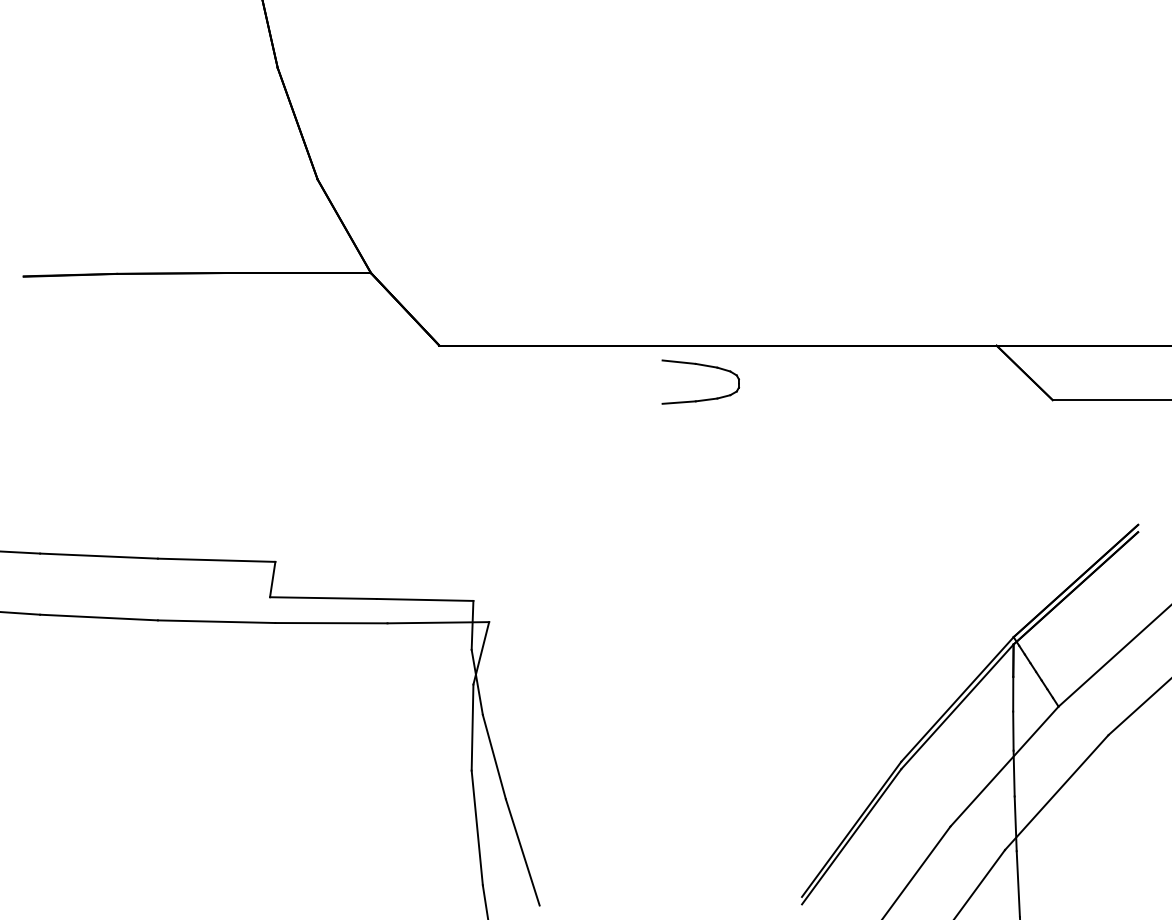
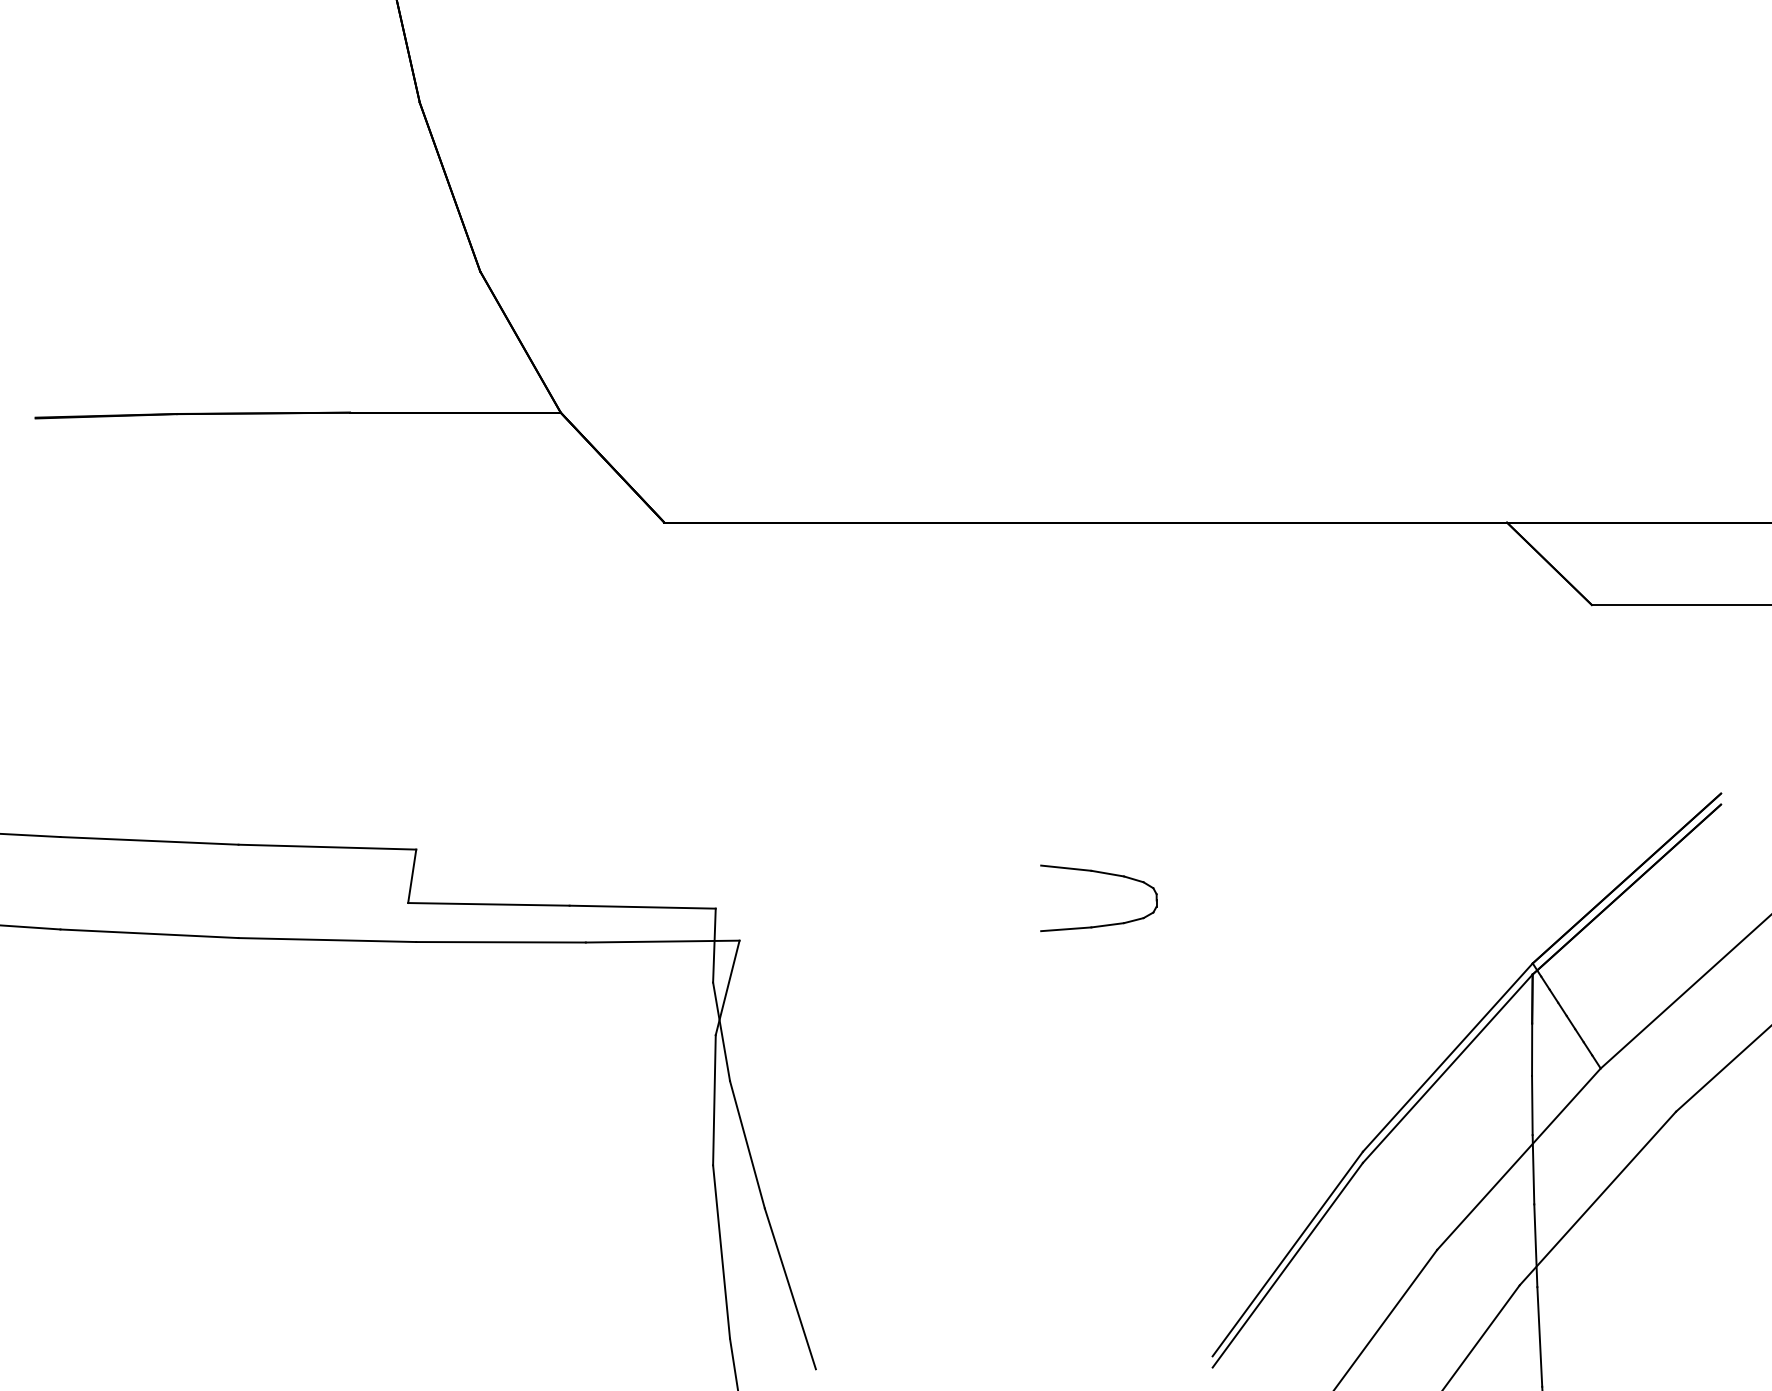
part: (703, 366) -> (1103, 874), moved

